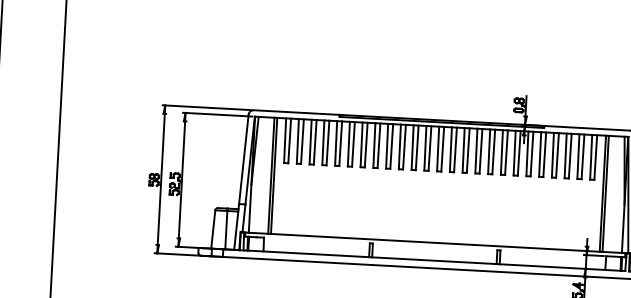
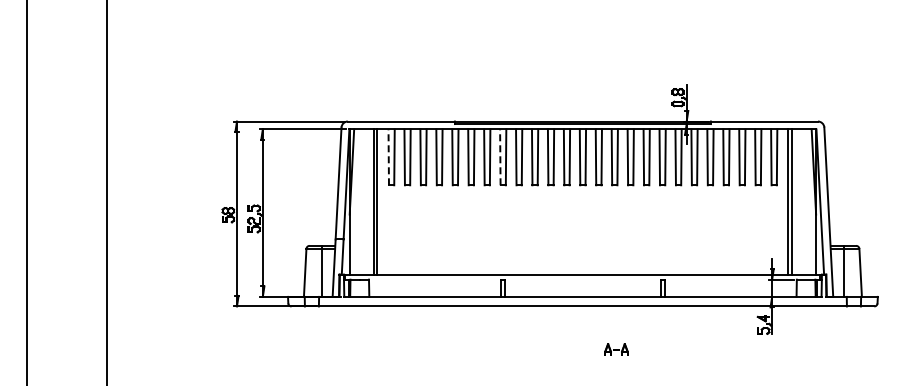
line: (284, 140) -> (388, 157), solid -> dashed
line: (374, 145) -> (500, 157), solid -> dashed

